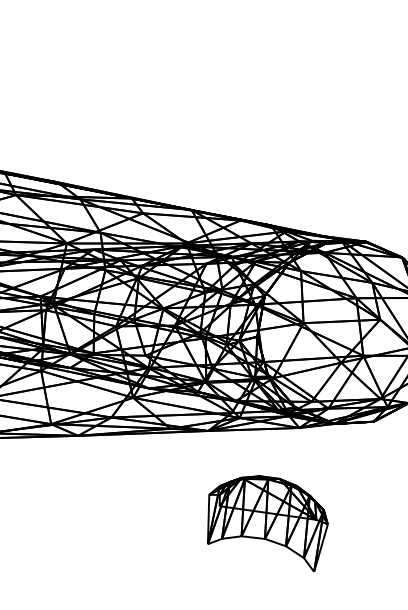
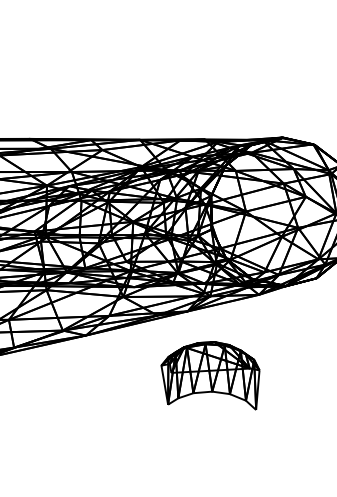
part: (266, 518) -> (210, 375), moved

